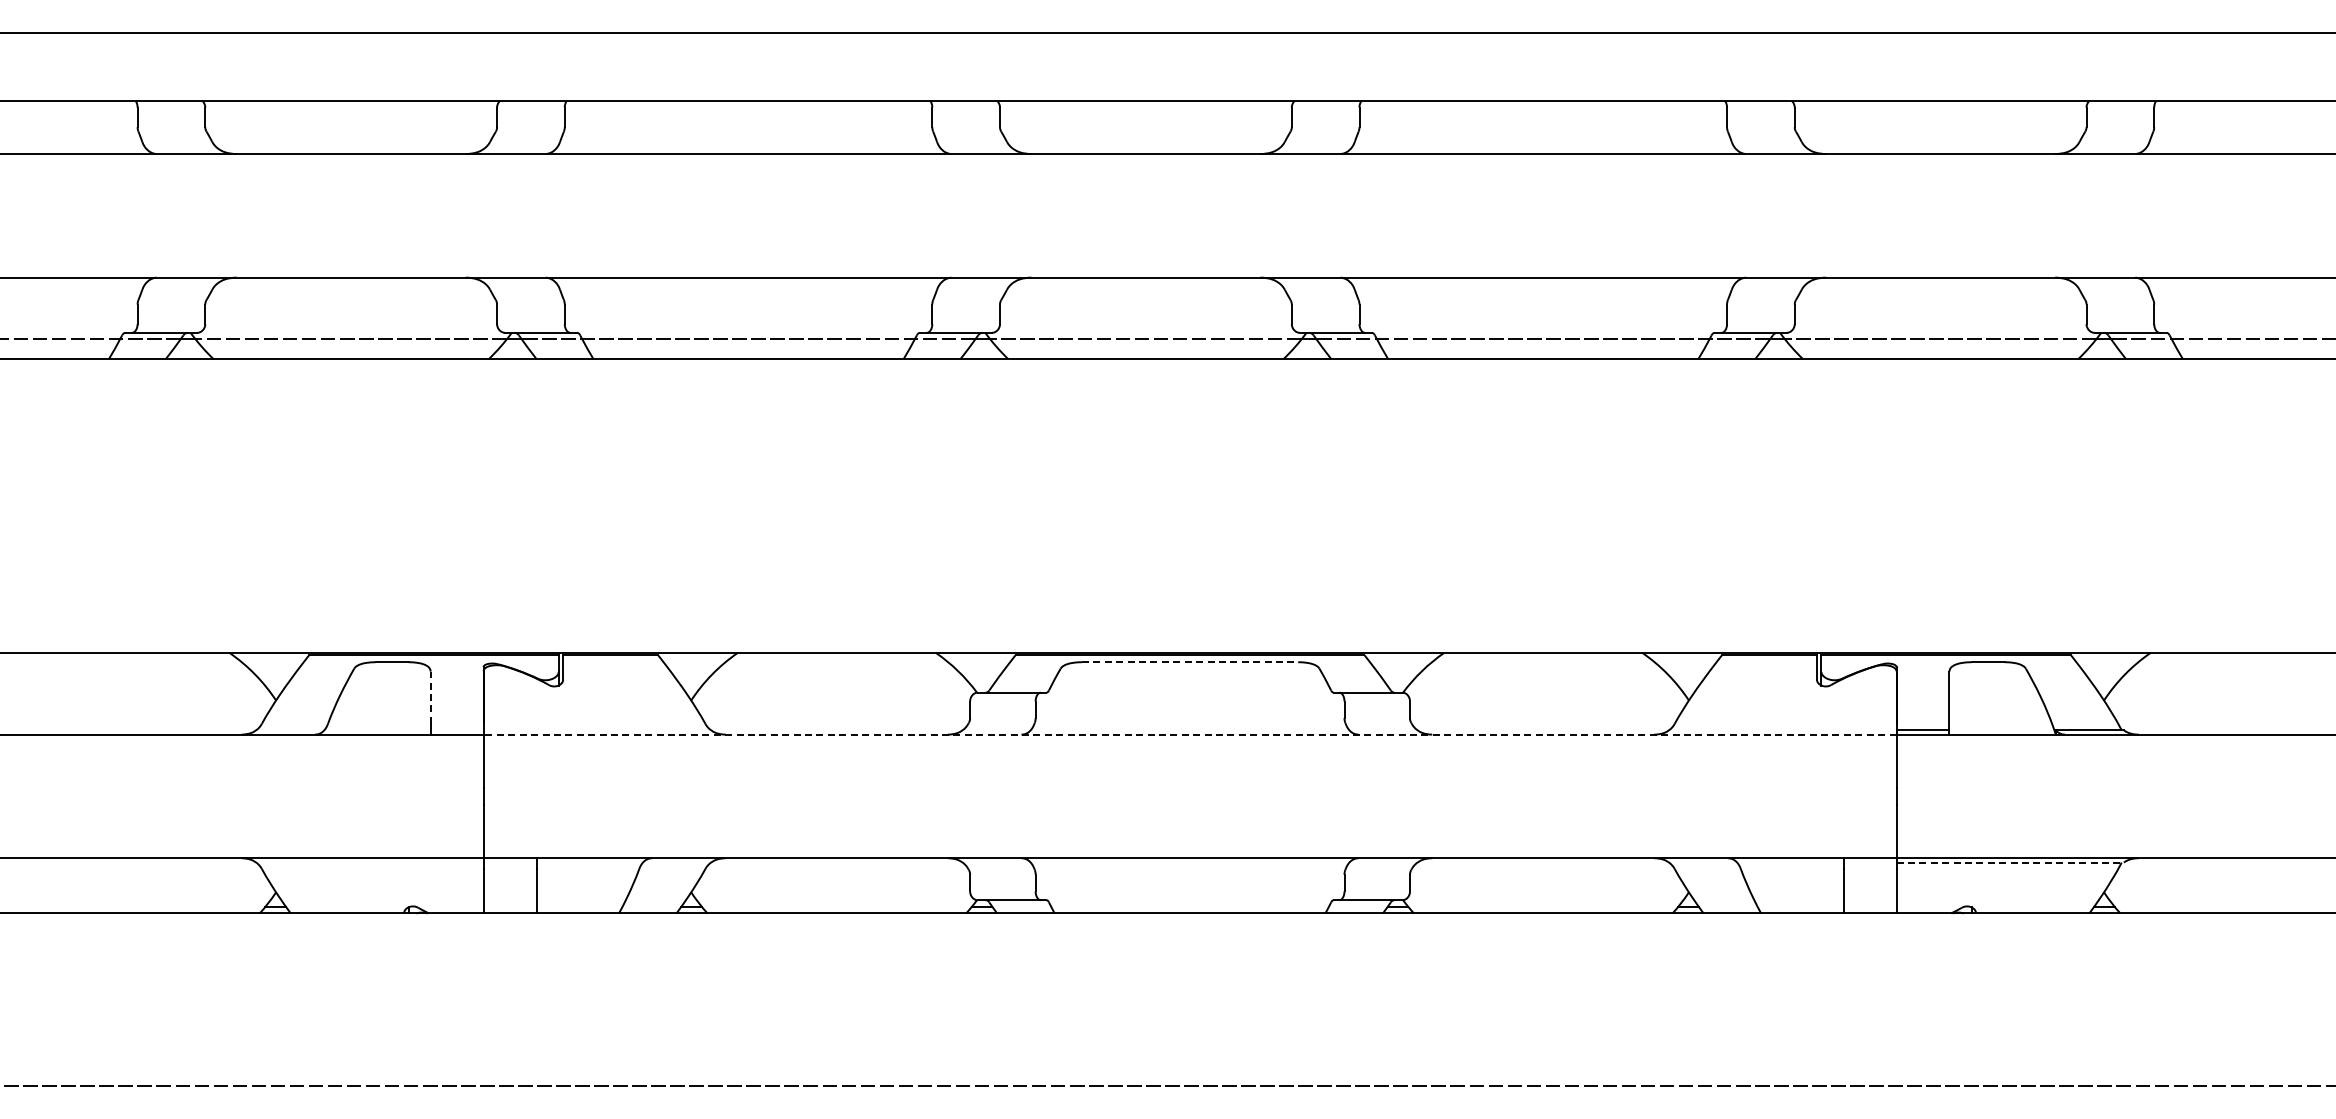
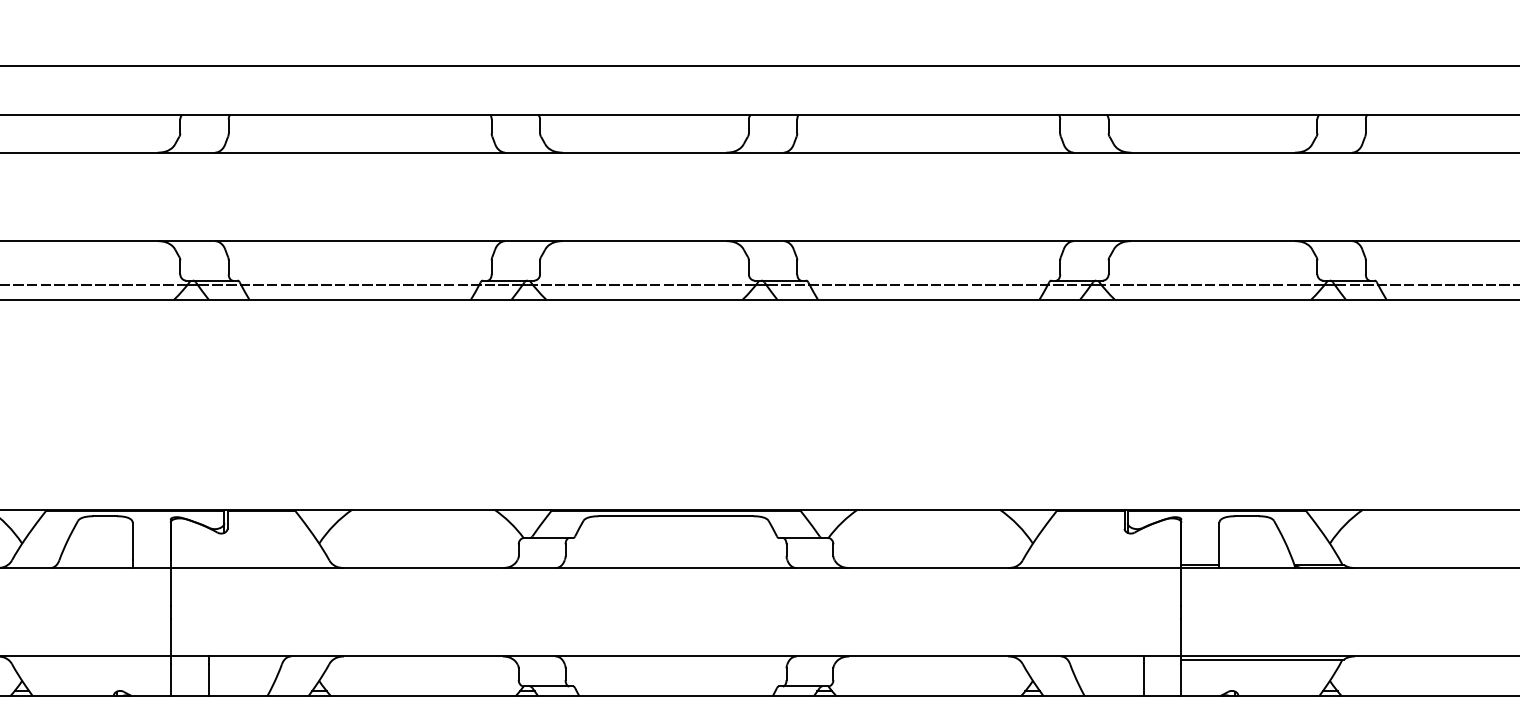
line: (1190, 662) -> (676, 516), dashed -> solid
line: (430, 697) -> (132, 541), dashed -> solid
line: (1189, 734) -> (675, 567), dashed -> solid
line: (2010, 862) -> (1263, 659), dashed -> solid

